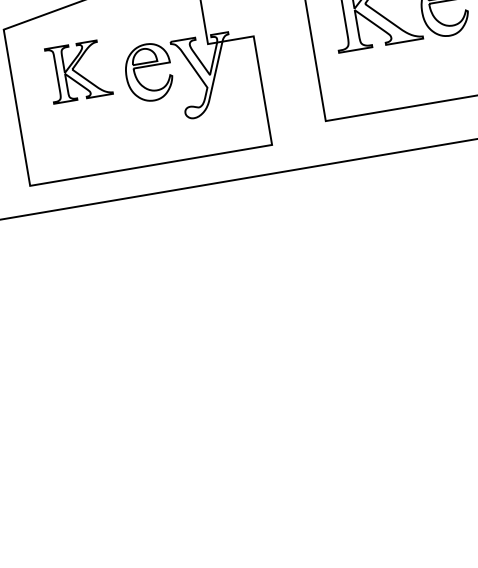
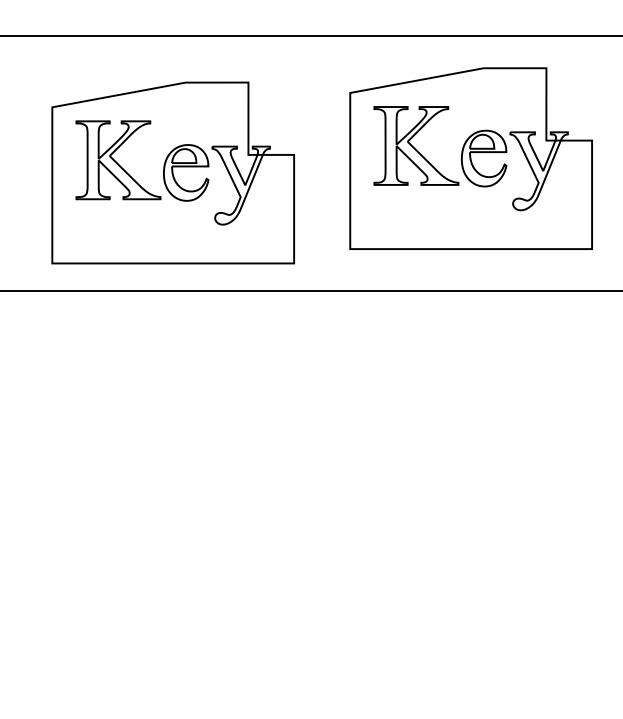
part: (78, 71) -> (118, 160), size x1.43

